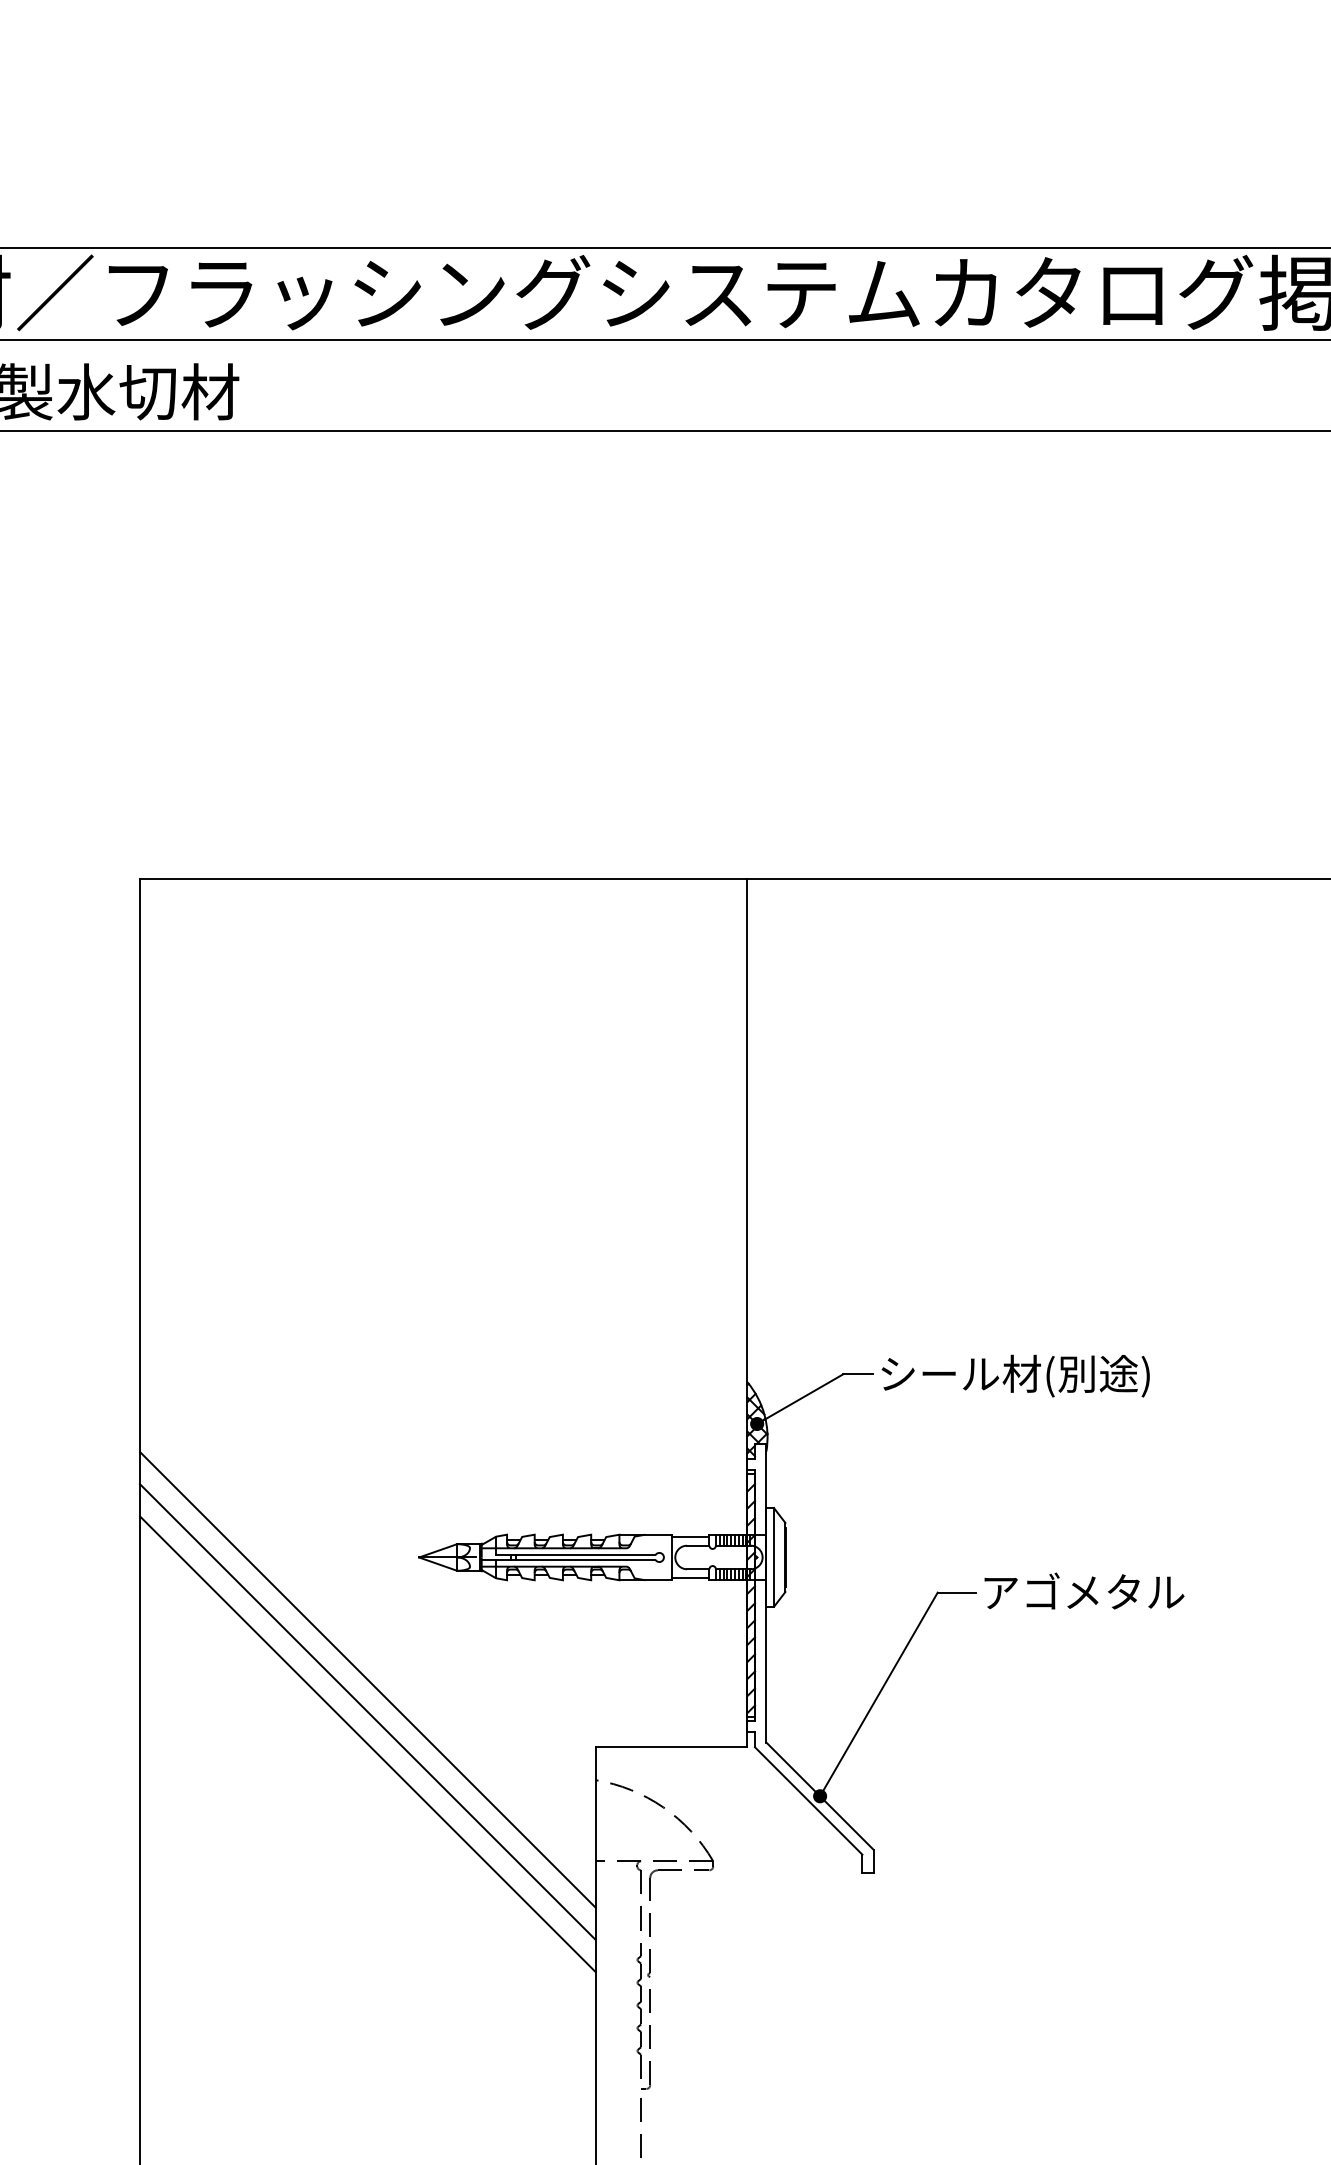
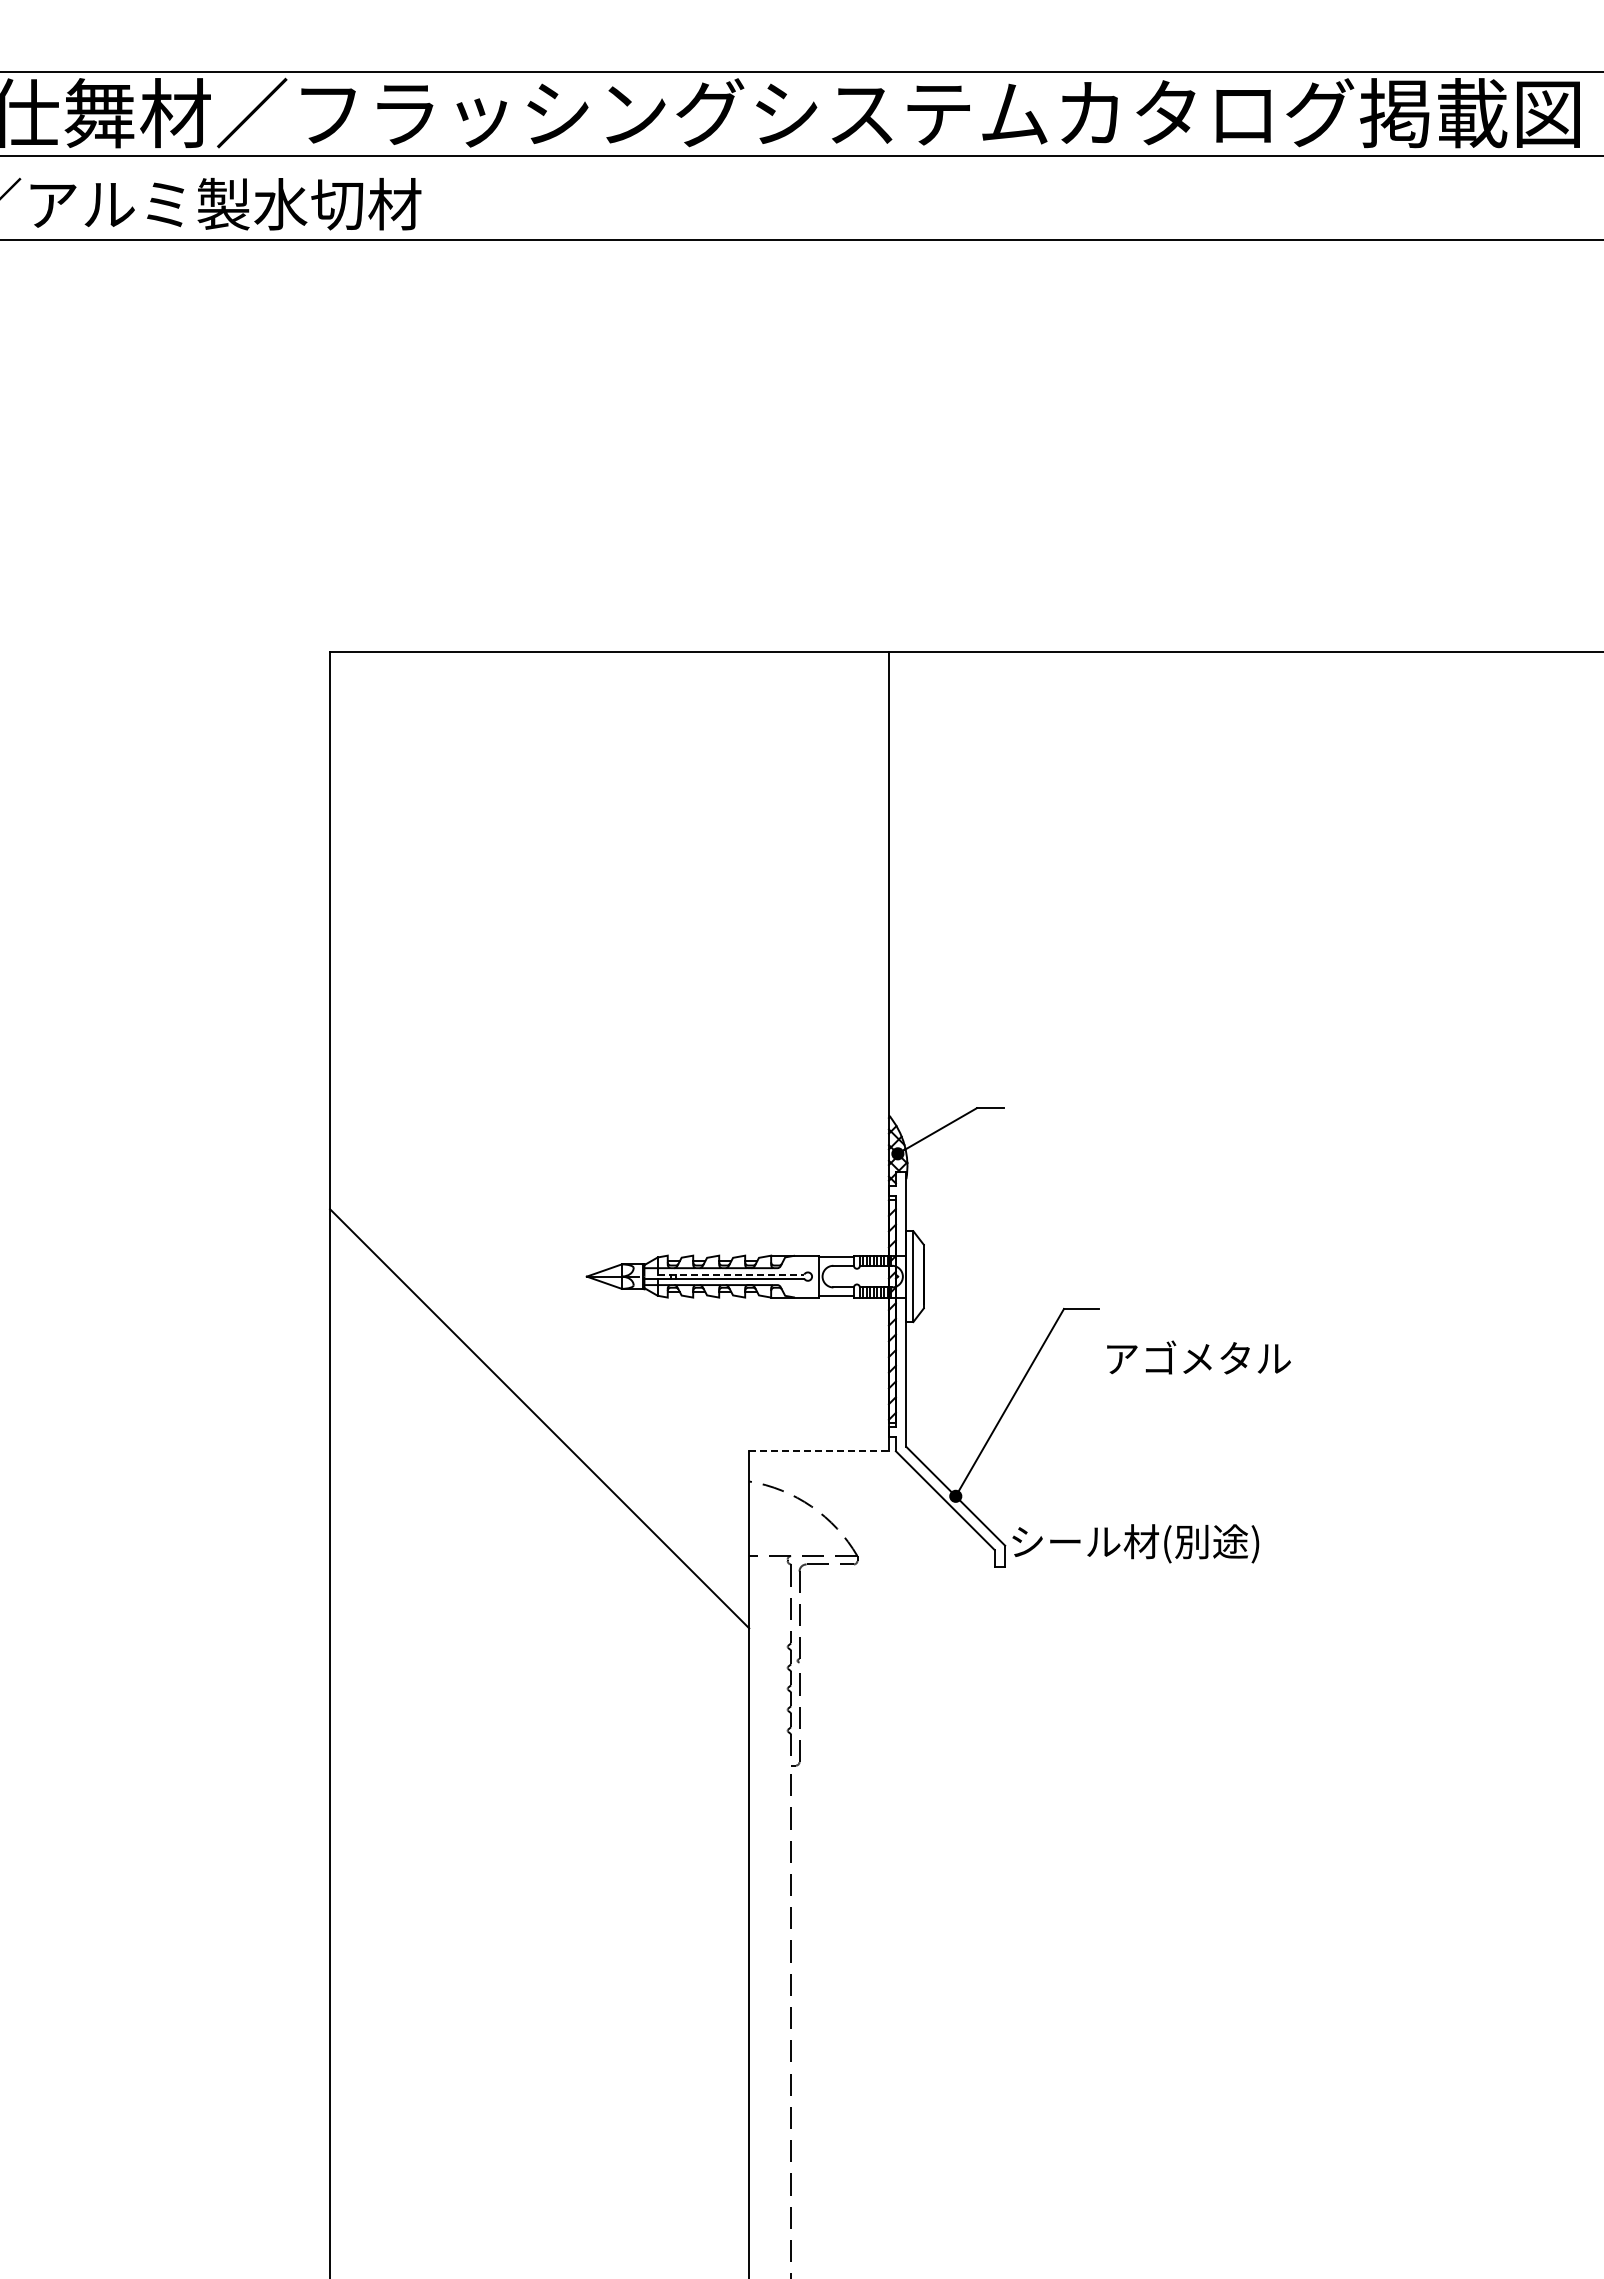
text: (1015, 1375) -> (1135, 1543), moved
line: (576, 1555) -> (731, 1274), solid -> dashed
text: (1083, 1591) -> (1198, 1357), moved
line: (367, 1679) -> (539, 1388), removed
line: (367, 1743) -> (539, 1447), removed
line: (671, 1747) -> (819, 1451), solid -> dashed

